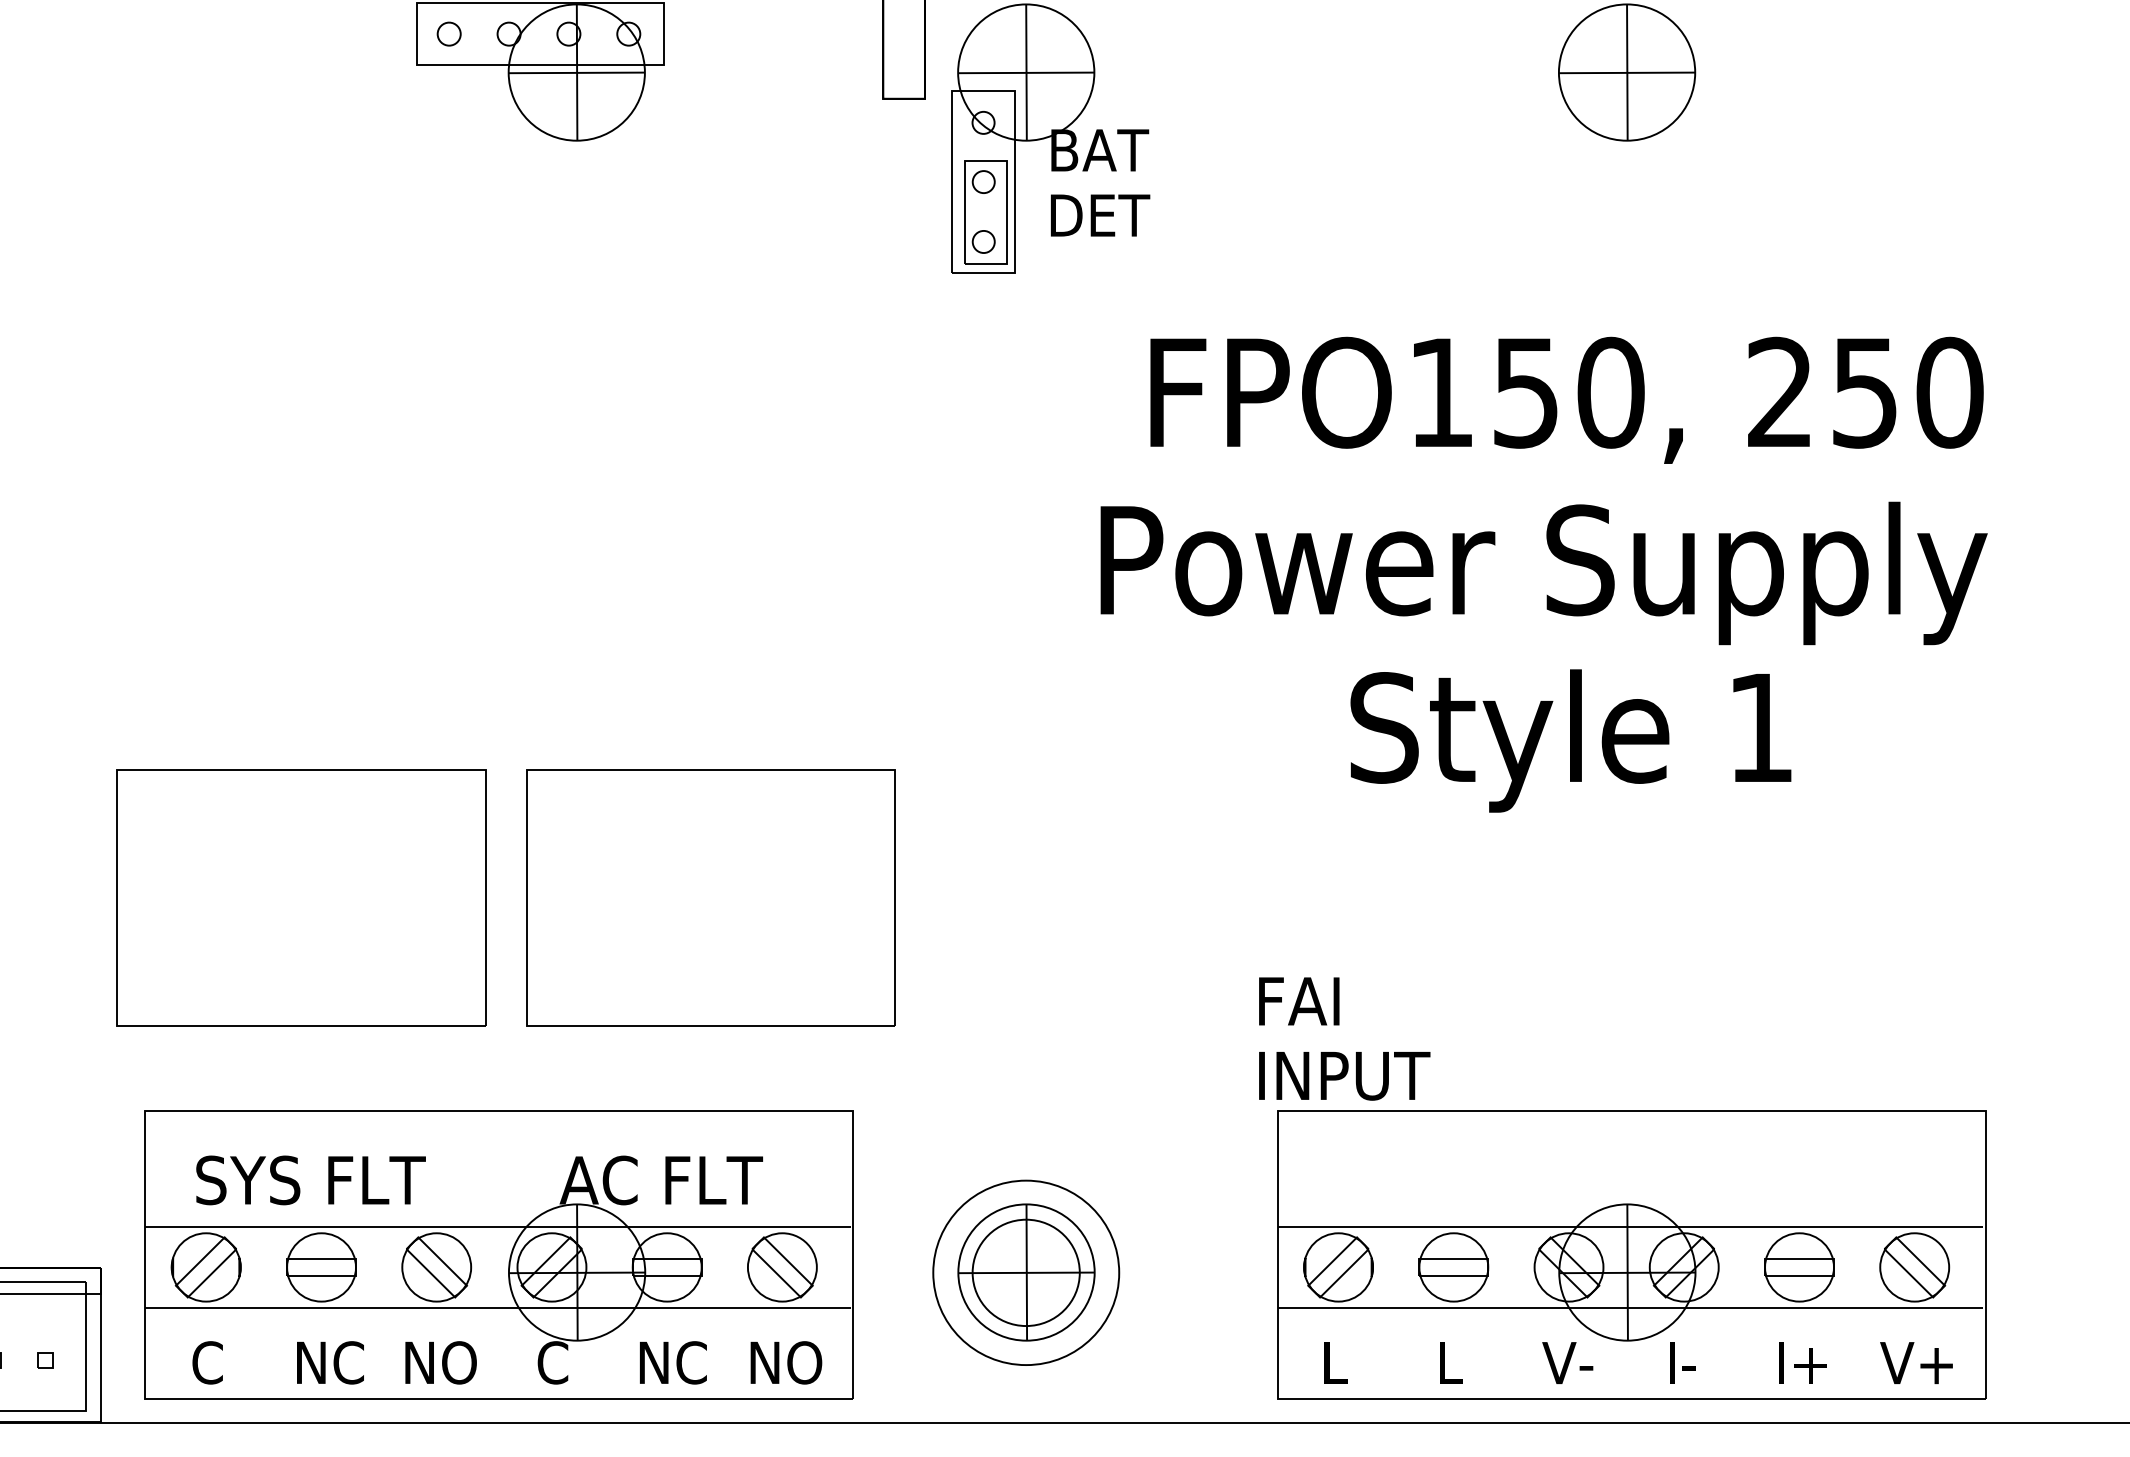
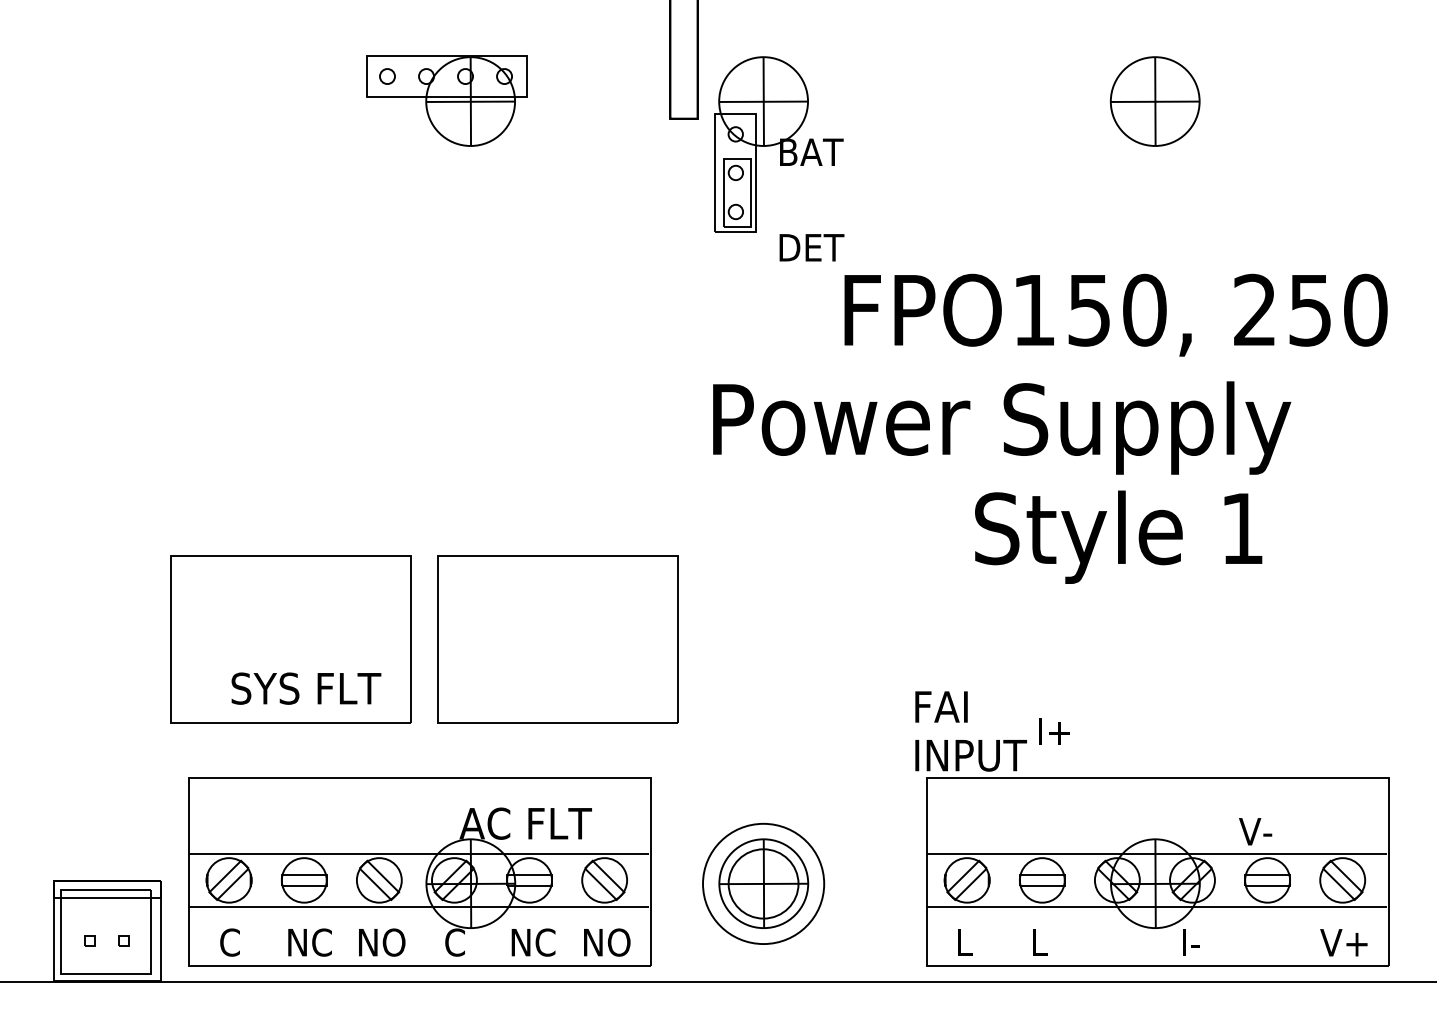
text: (1099, 215) -> (811, 247), moved
text: (1544, 572) -> (1002, 427), moved
text: (311, 1180) -> (306, 688), moved
text: (1567, 1362) -> (1255, 831), moved
text: (1802, 1362) -> (1054, 731), moved

